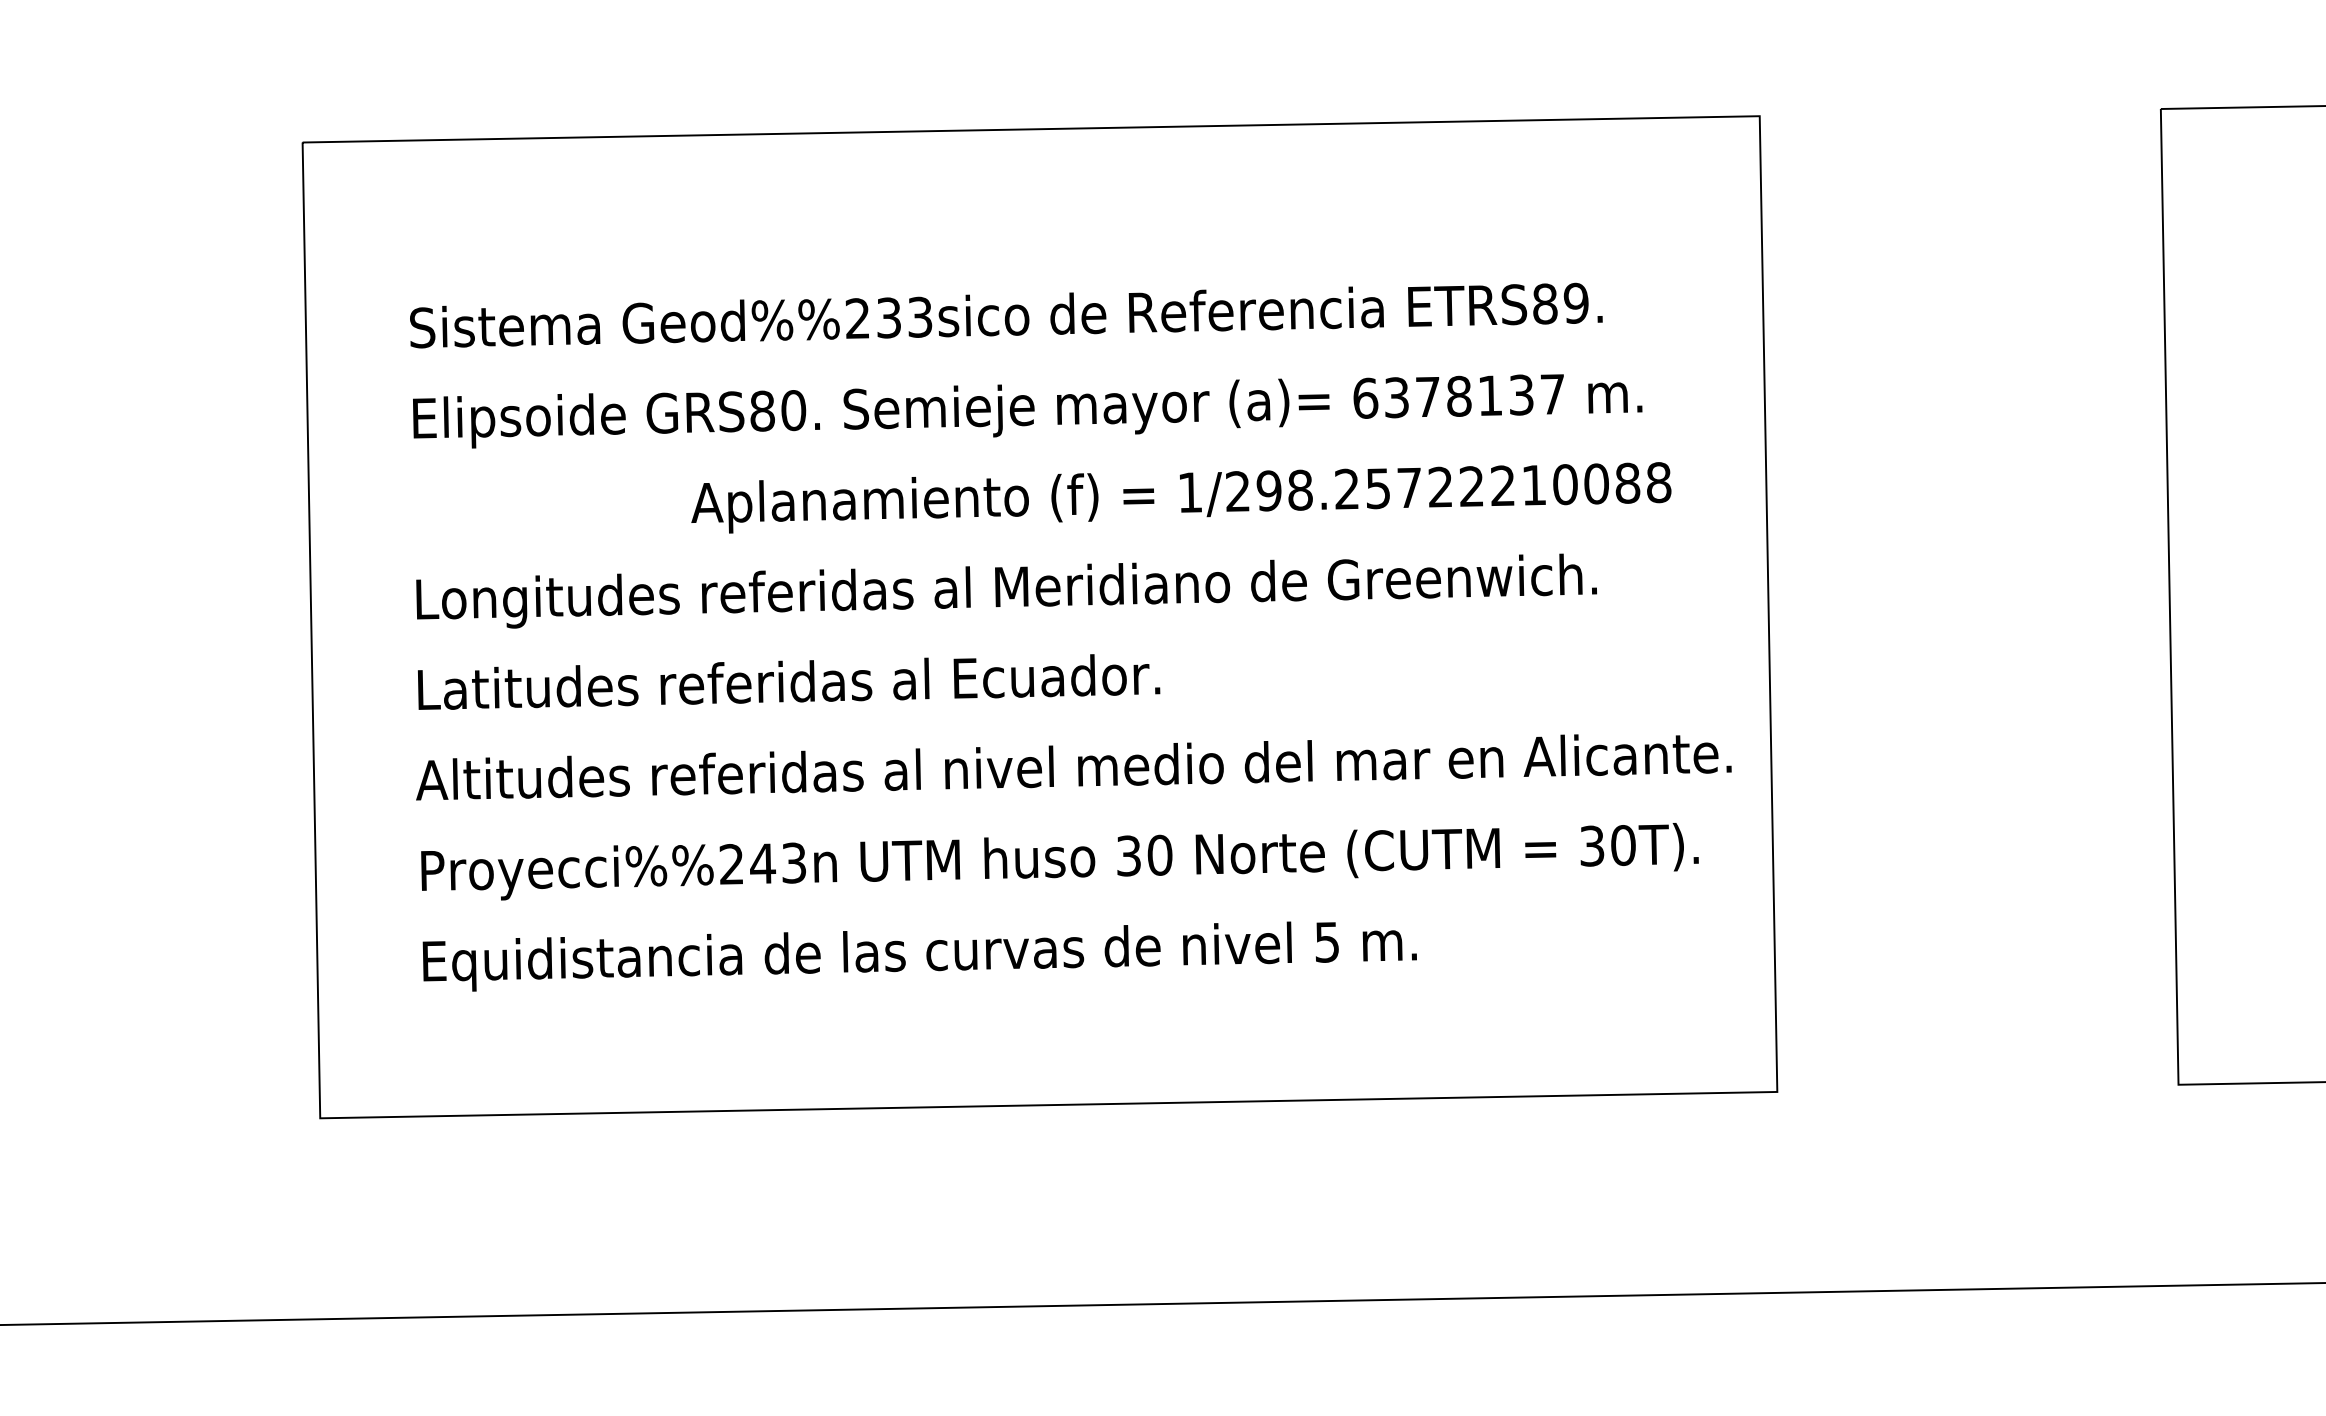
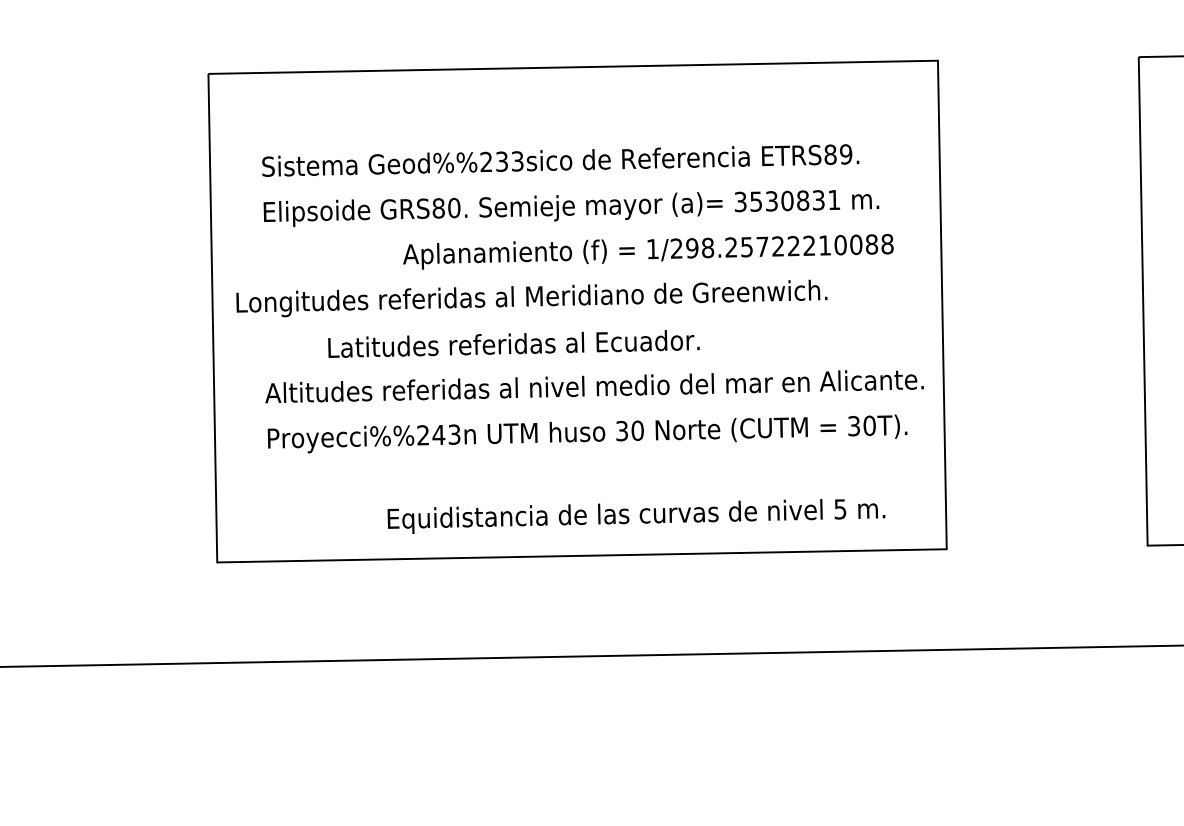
text: (1459, 397) -> (787, 201), 6378137 -> 3530831
text: (1005, 591) -> (531, 298), moved
text: (788, 680) -> (513, 343), moved
text: (919, 956) -> (636, 516), moved

